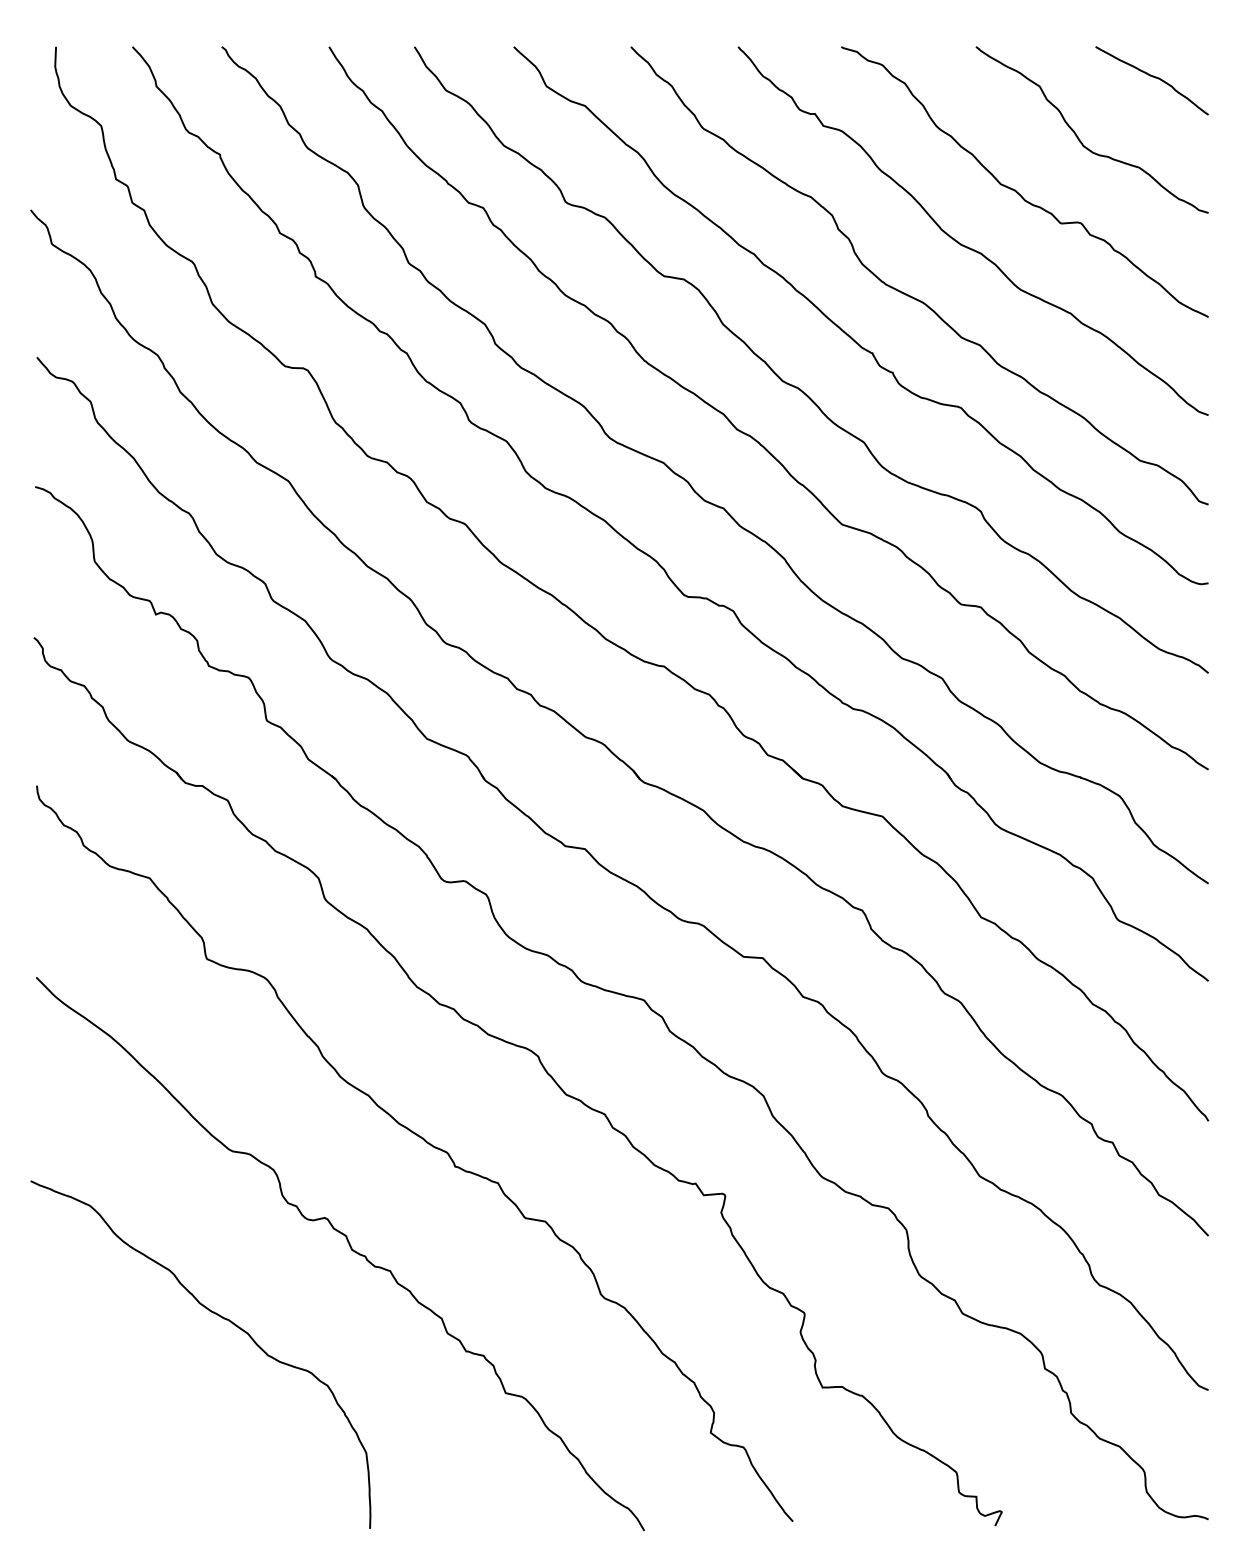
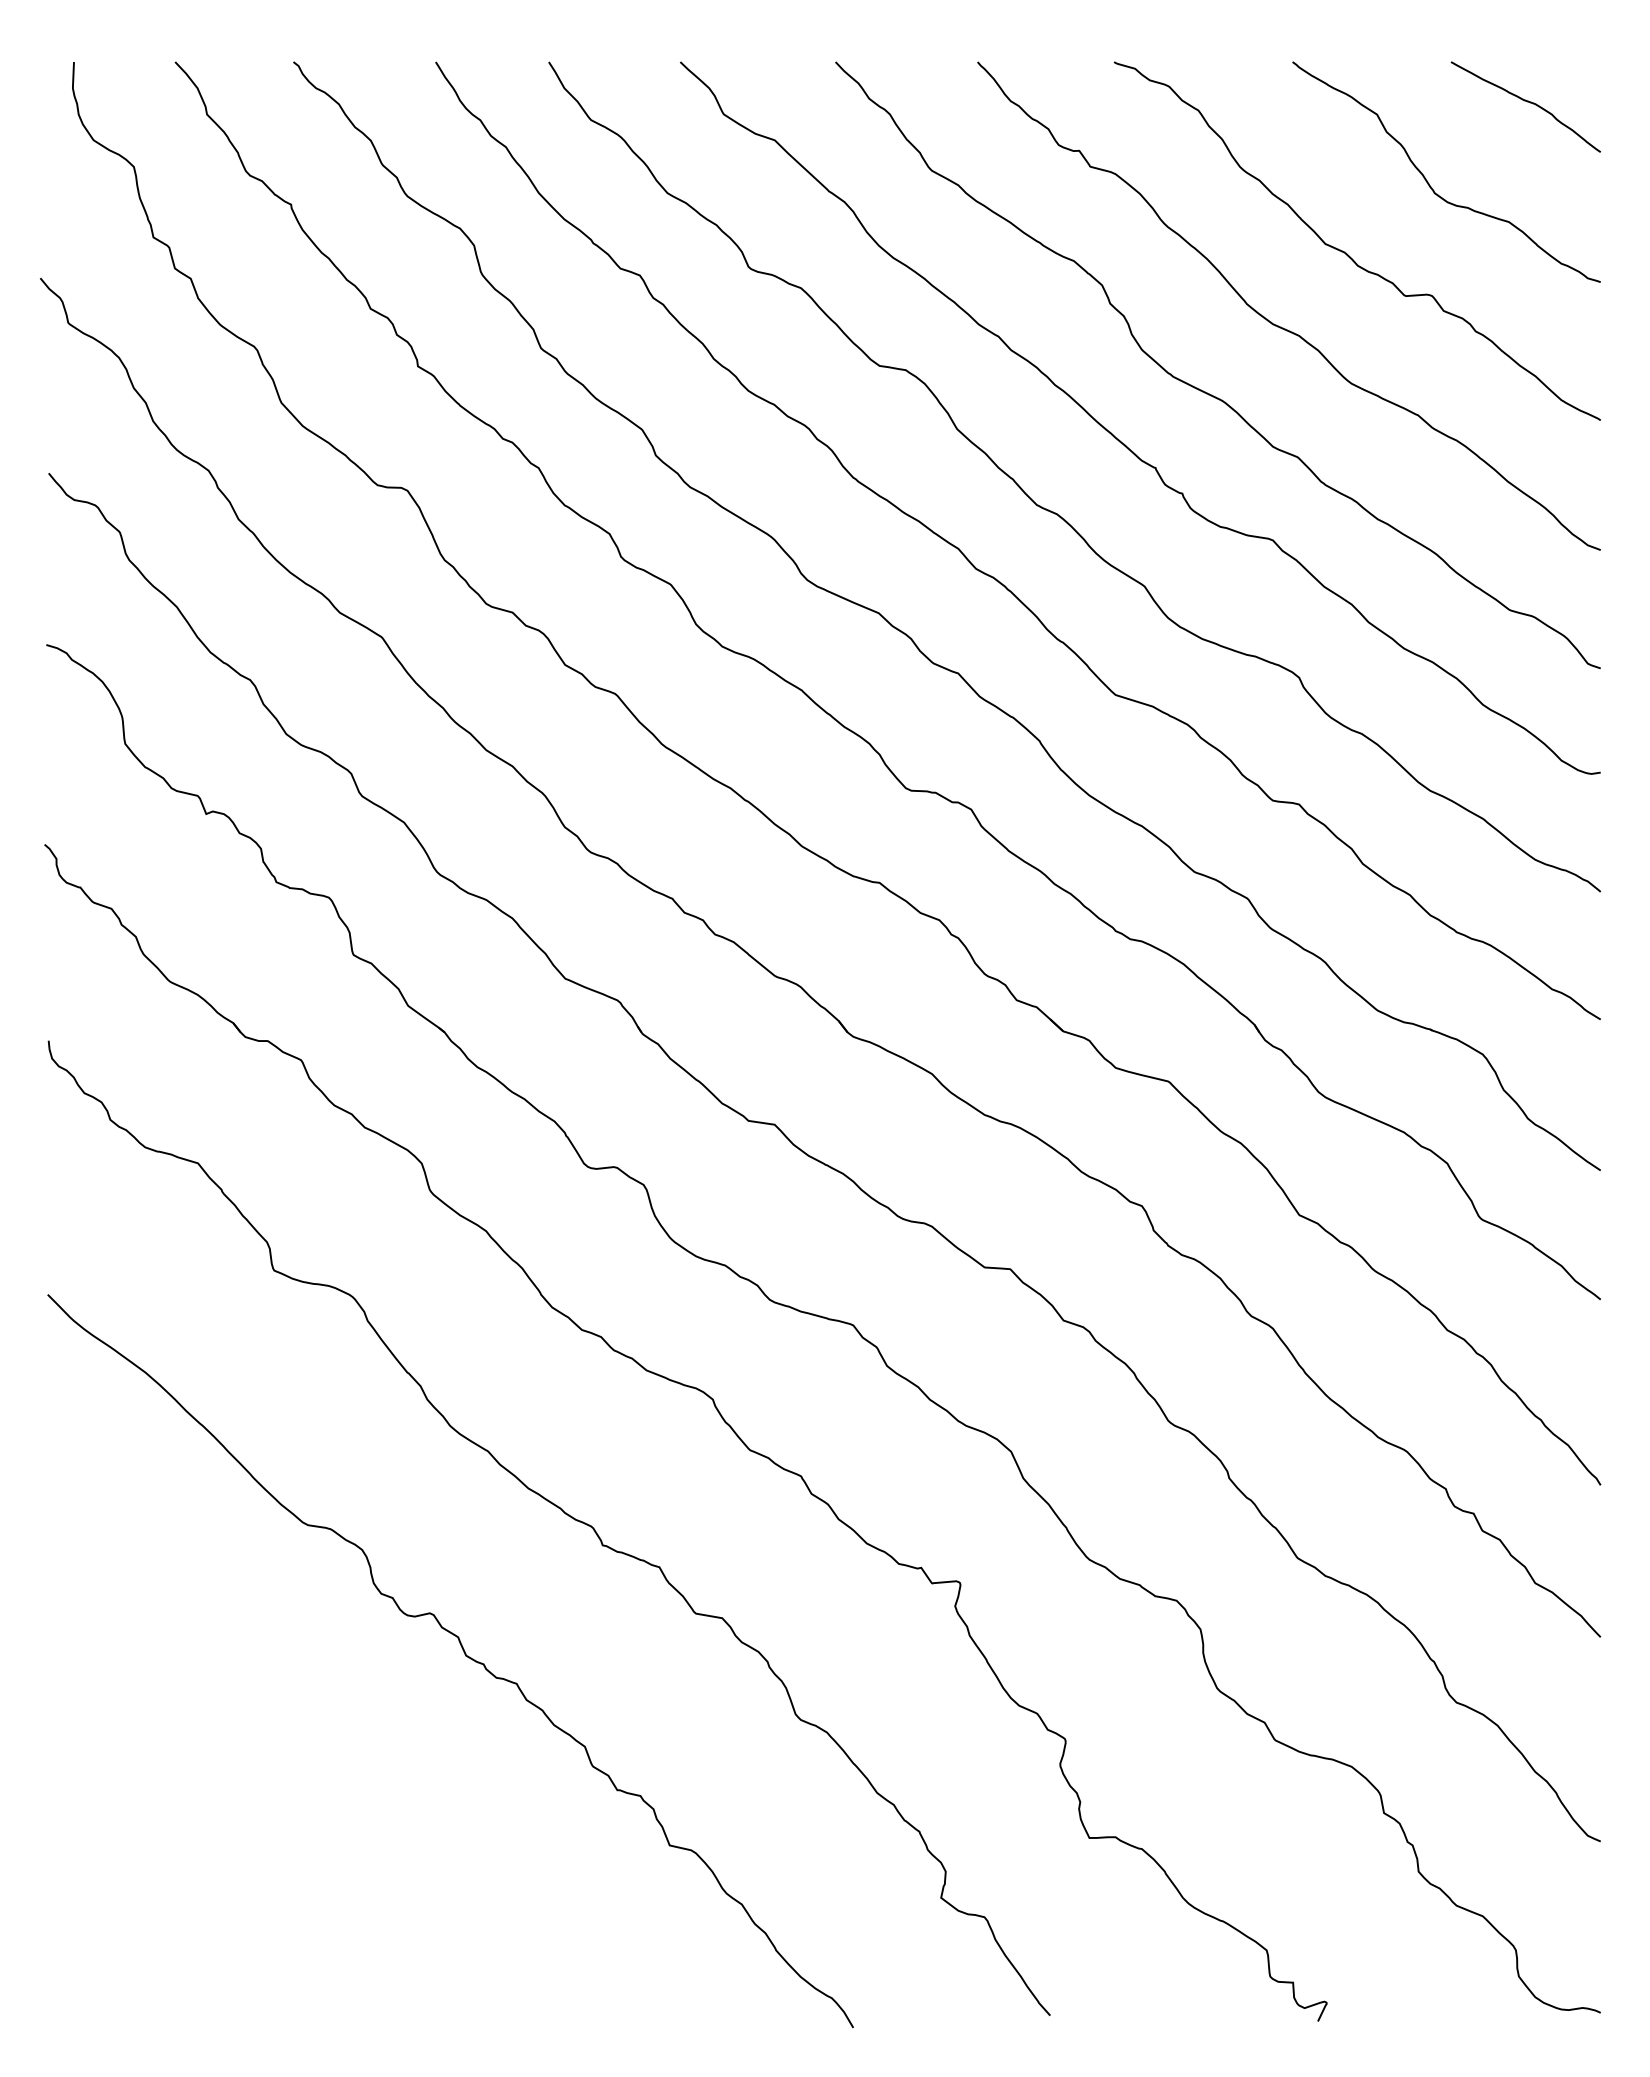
curve: (222, 1318) -> (294, 1746), removed

